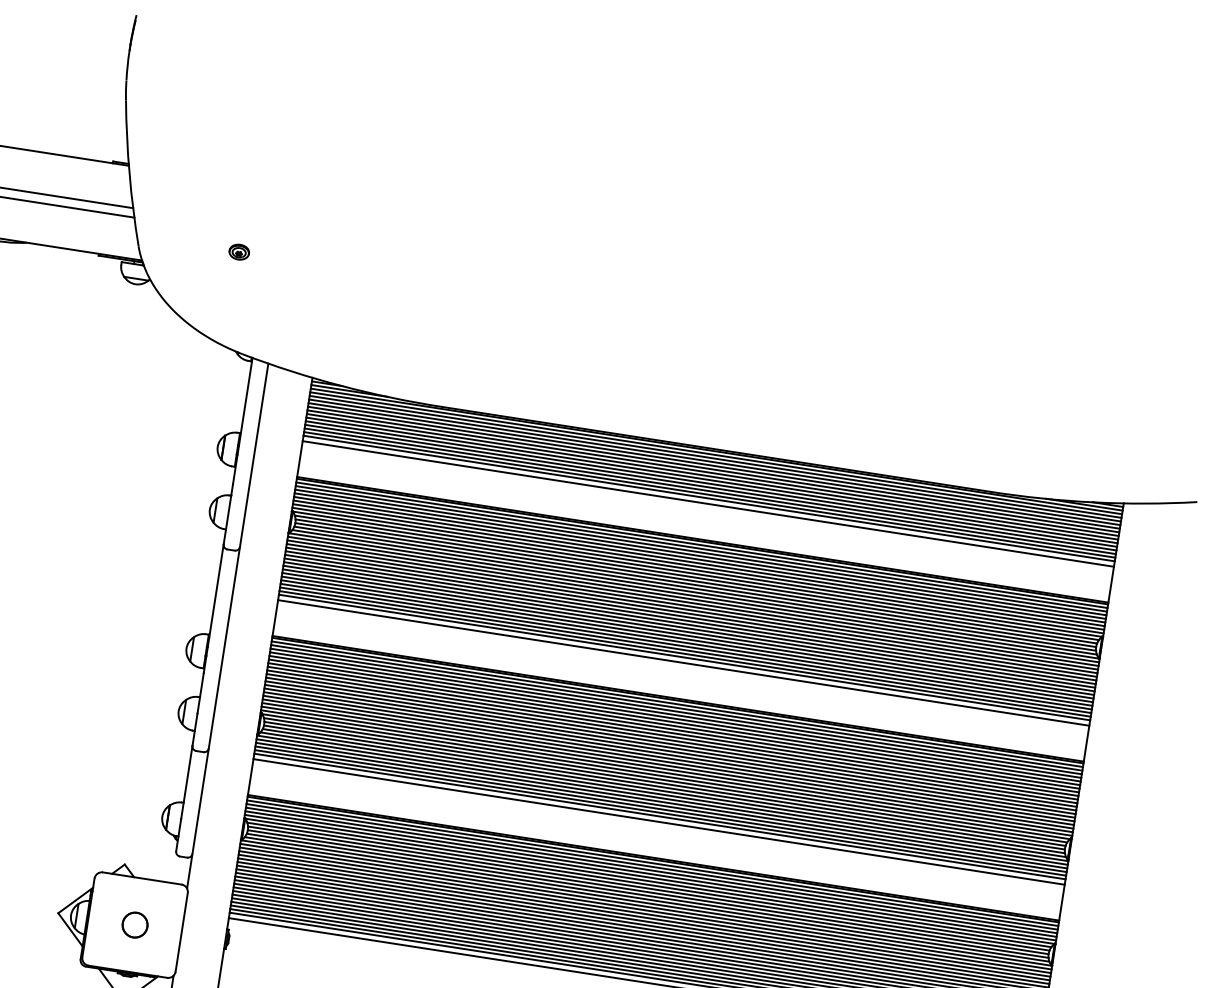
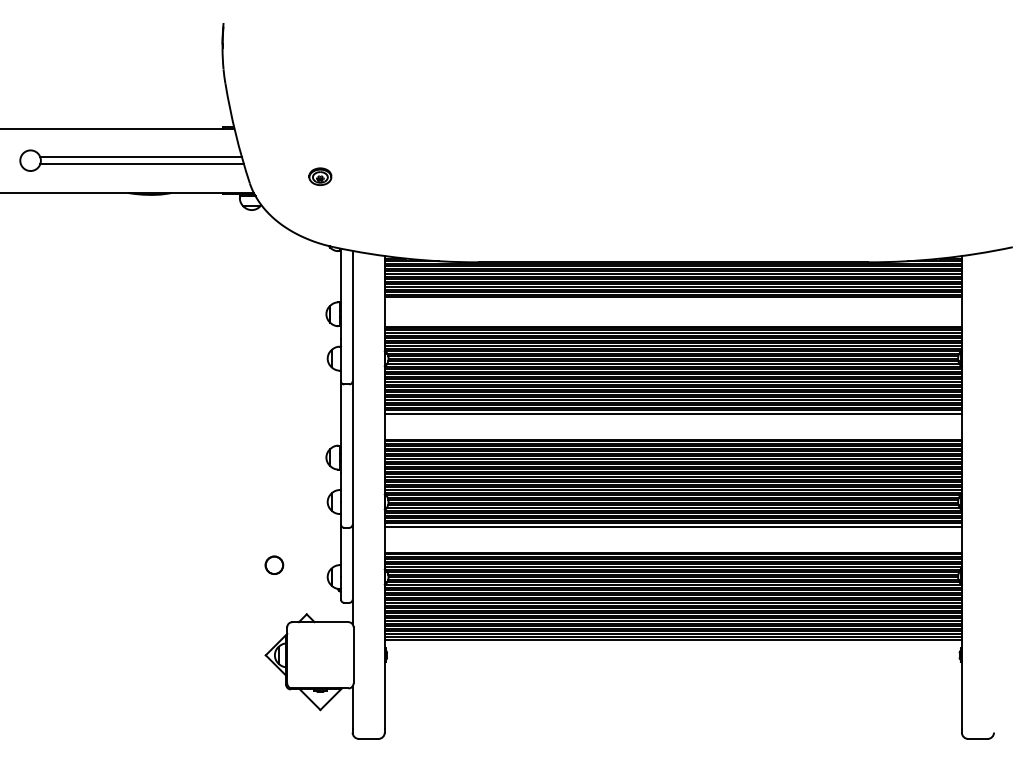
part: (239, 251) -> (320, 176), size x1.6
line: (707, 504) -> (672, 301), removed
part: (135, 923) -> (274, 564), moved

